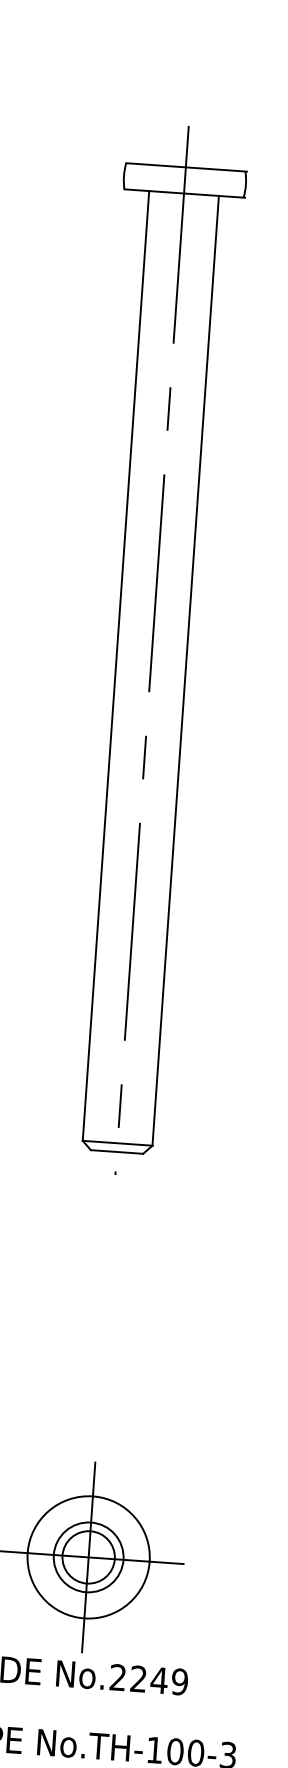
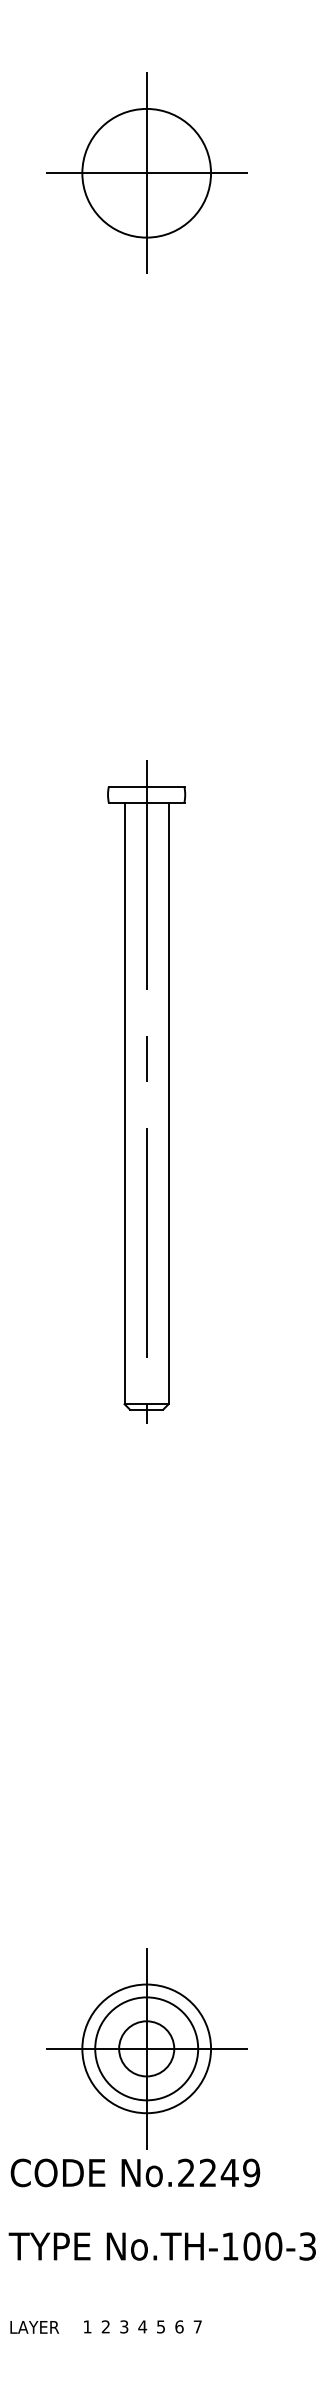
part: (151, 650) -> (146, 1092), size x0.6
circle: (88, 1557) -> (146, 2048), size x1.4

